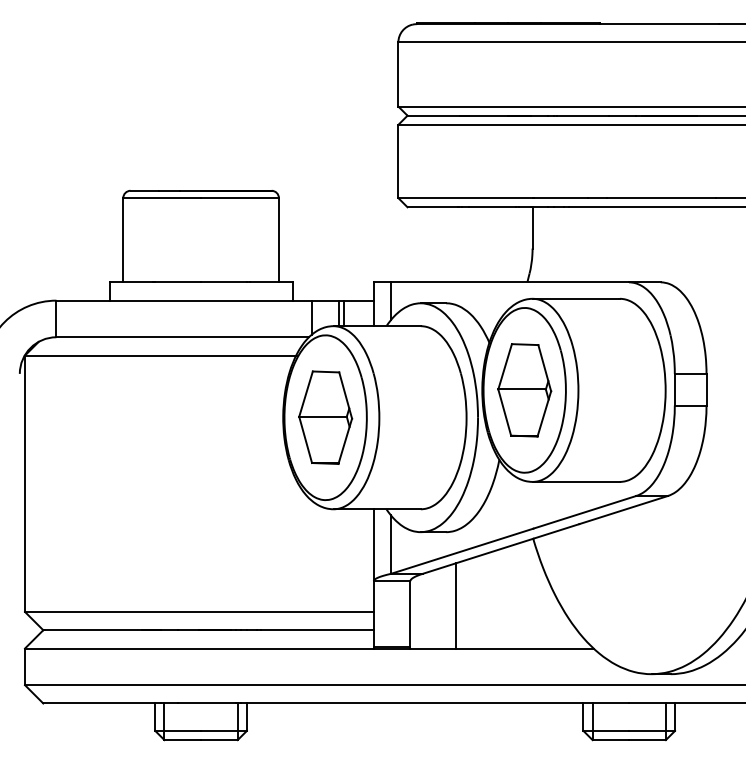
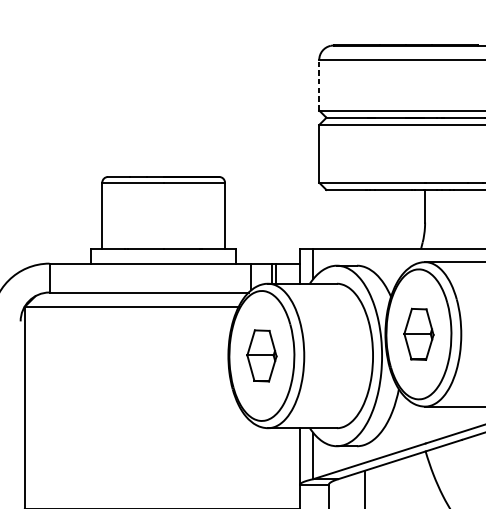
line: (398, 74) -> (319, 85), solid -> dashed
part: (524, 390) -> (418, 334), size x0.7
part: (325, 417) -> (261, 355), size x0.7

